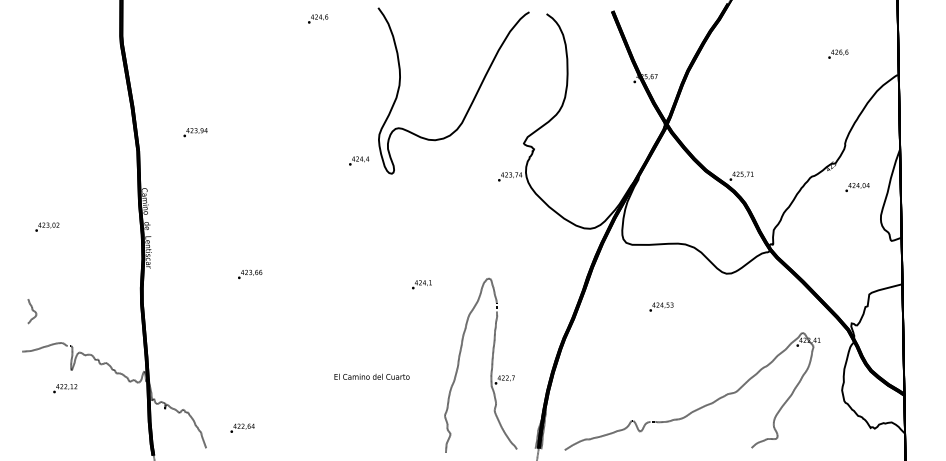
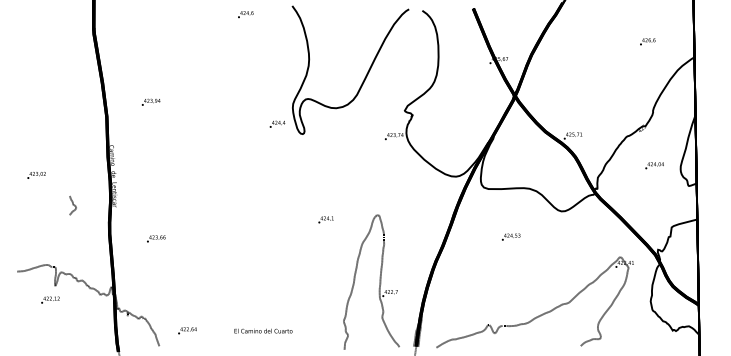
text: (857, 187) -> (654, 165), moved
text: (250, 273) -> (156, 238), moved
curve: (31, 311) -> (72, 205), moved
text: (372, 376) -> (263, 330), moved

